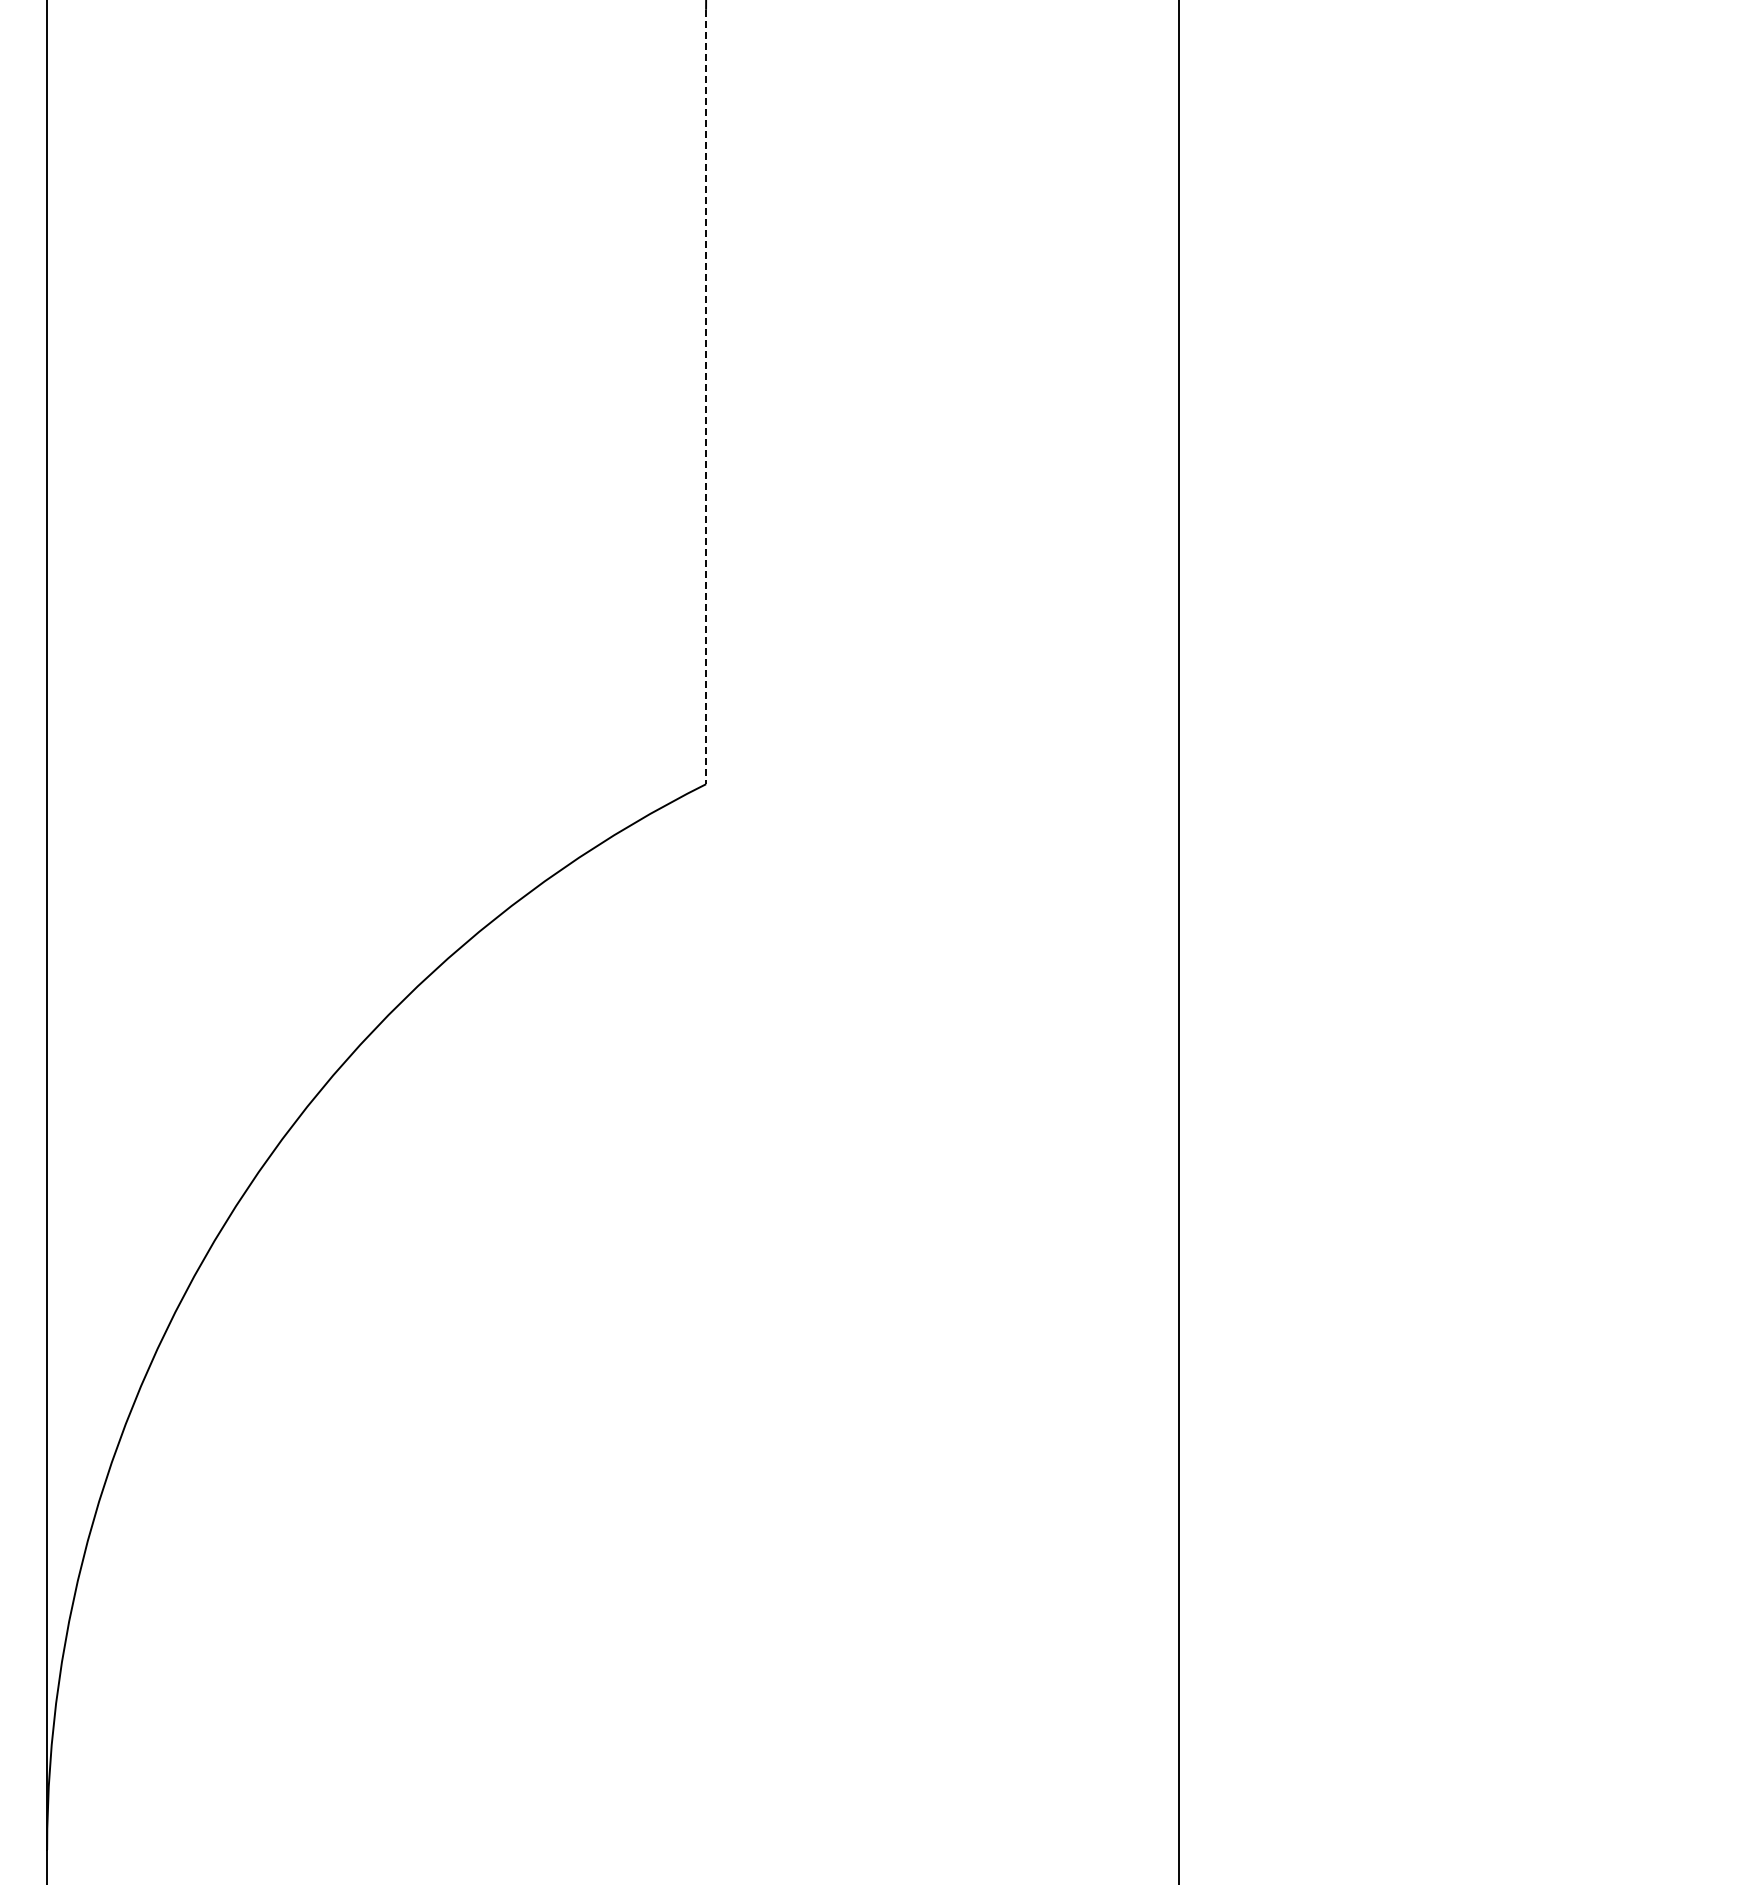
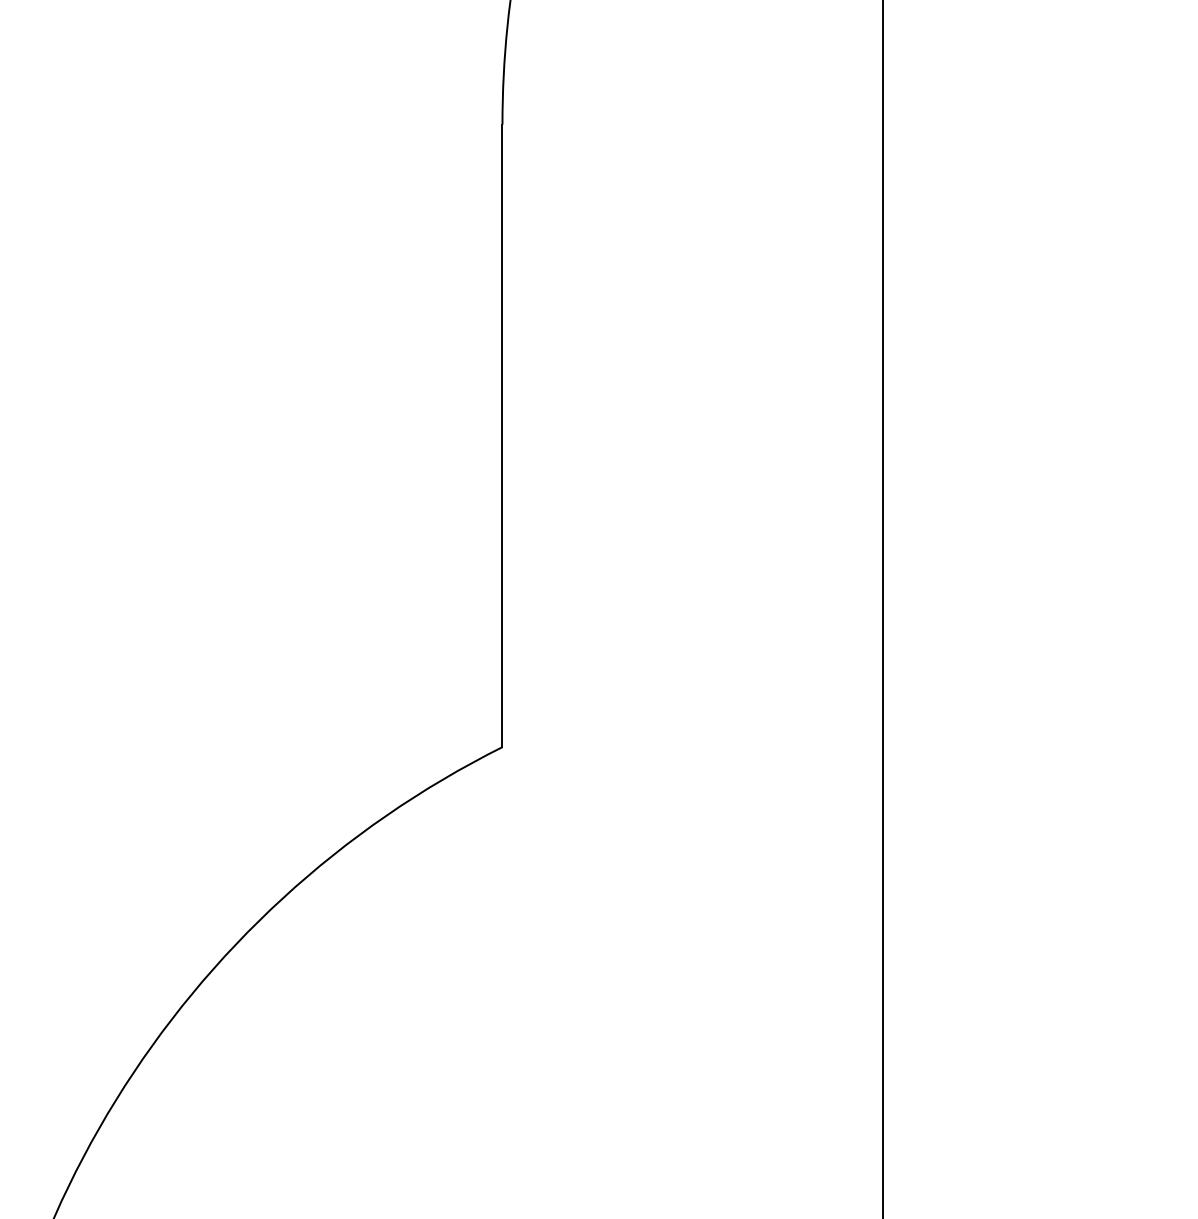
line: (706, 397) -> (502, 436), dashed -> solid

